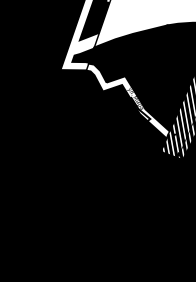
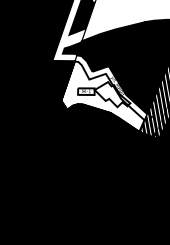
fill: (99, 105) -> (86, 91), removed
fill: (118, 111) -> (102, 96), removed

